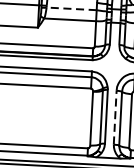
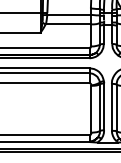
line: (72, 8) -> (69, 14), dashed -> solid
line: (114, 116) -> (111, 106), dashed -> solid

